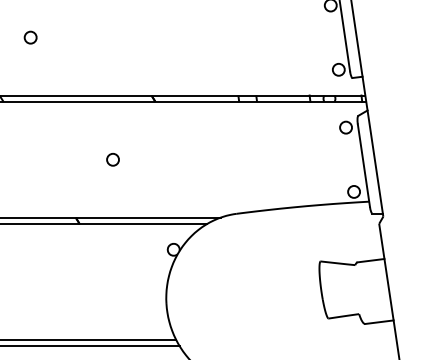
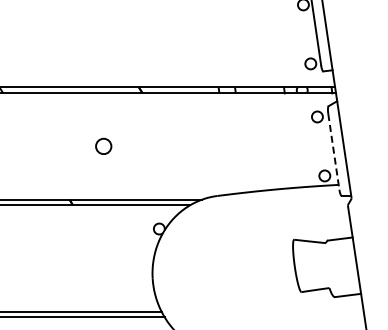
circle: (30, 37) -> (27, 34), removed
circle: (112, 159) -> (103, 146), size x1.4
line: (363, 166) -> (333, 152), solid -> dashed

